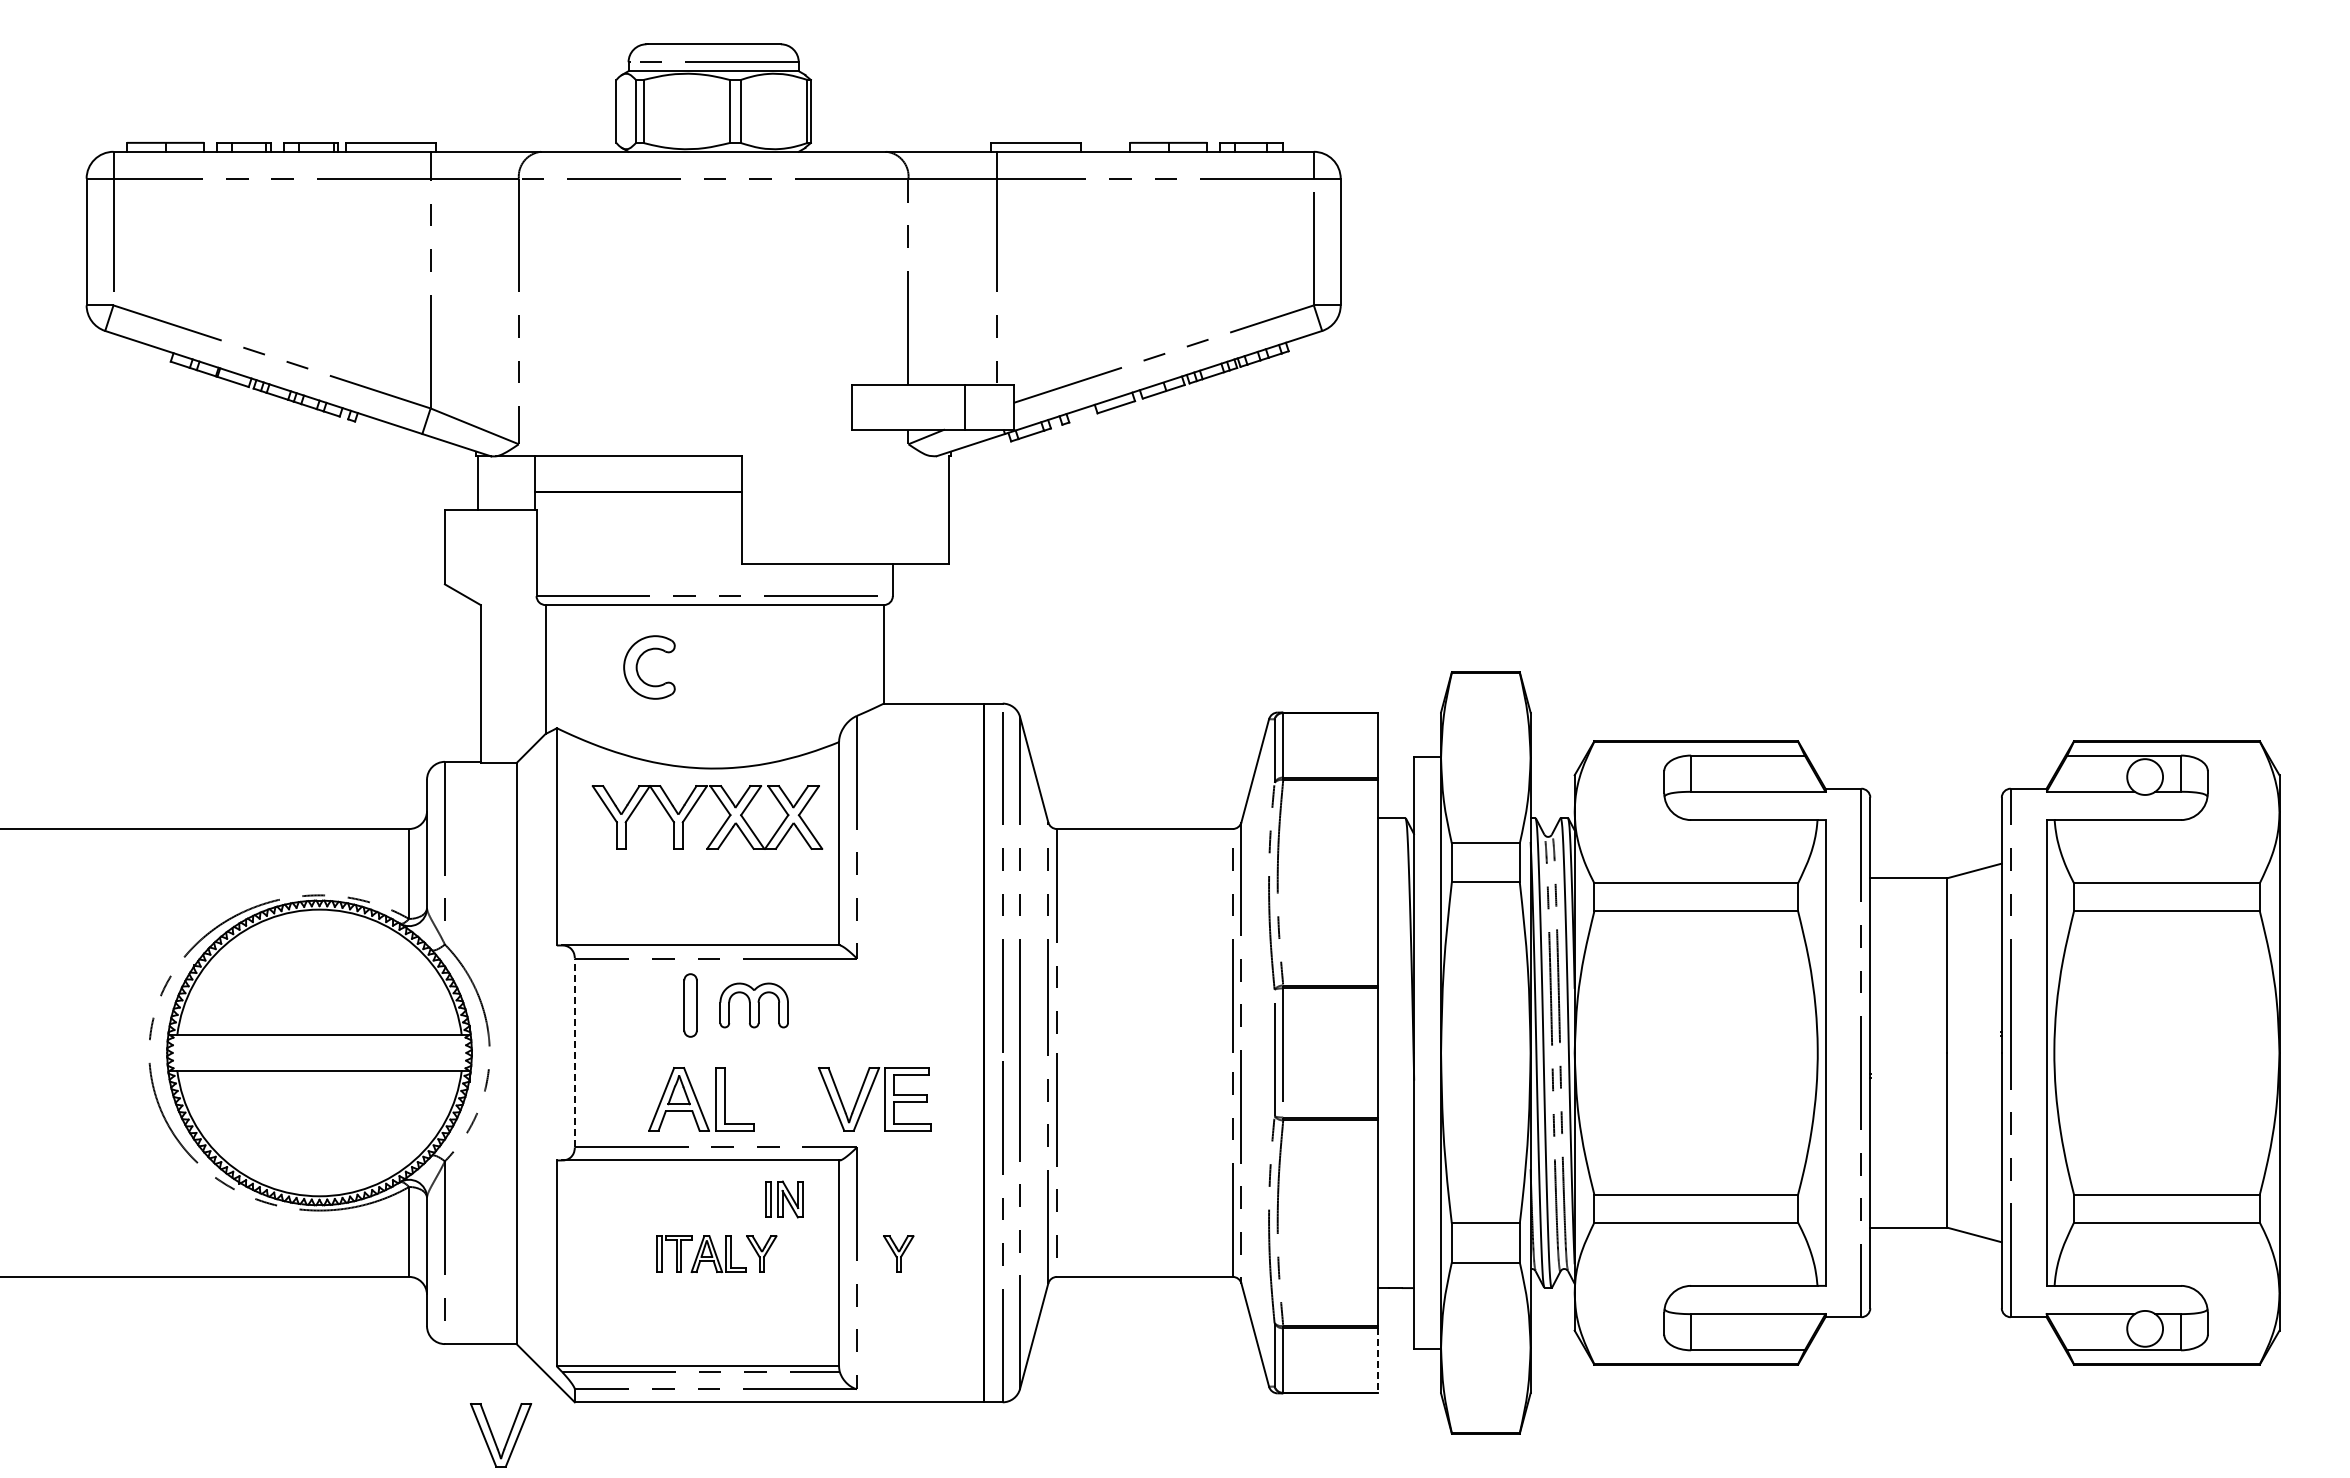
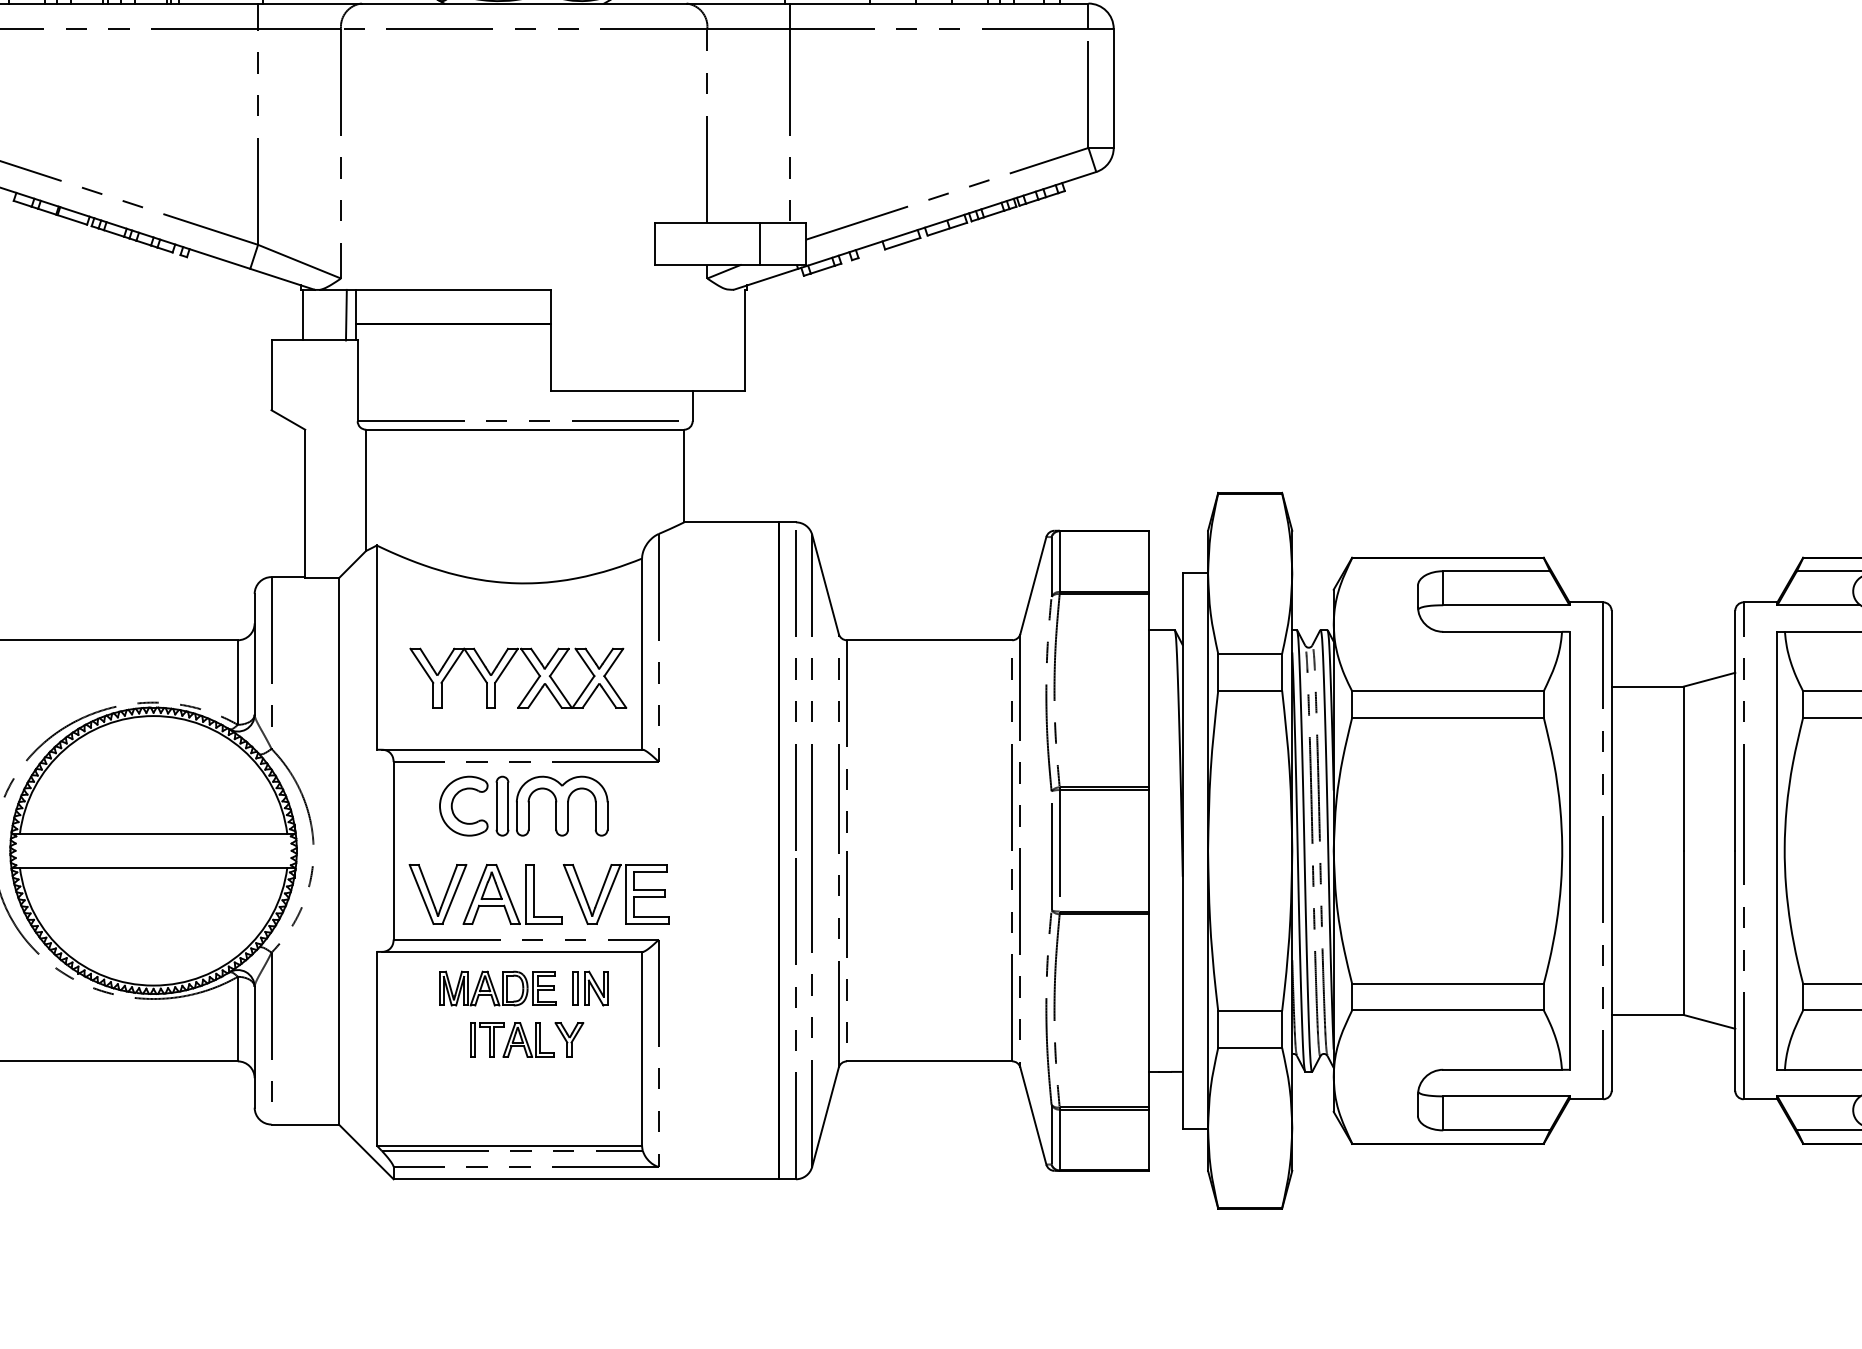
line: (524, 483) -> (346, 315), added
part: (638, 663) -> (453, 802), moved
part: (720, 827) -> (530, 687), moved
part: (754, 1005) -> (562, 806), size x1.43
line: (574, 1052) -> (393, 850), dashed -> solid
part: (868, 1097) -> (610, 892), moved
part: (685, 1199) -> (497, 988), added
part: (898, 1253) -> (697, 1039), removed
line: (1378, 1361) -> (1149, 1140), dashed -> solid
part: (507, 1437) -> (444, 896), moved

